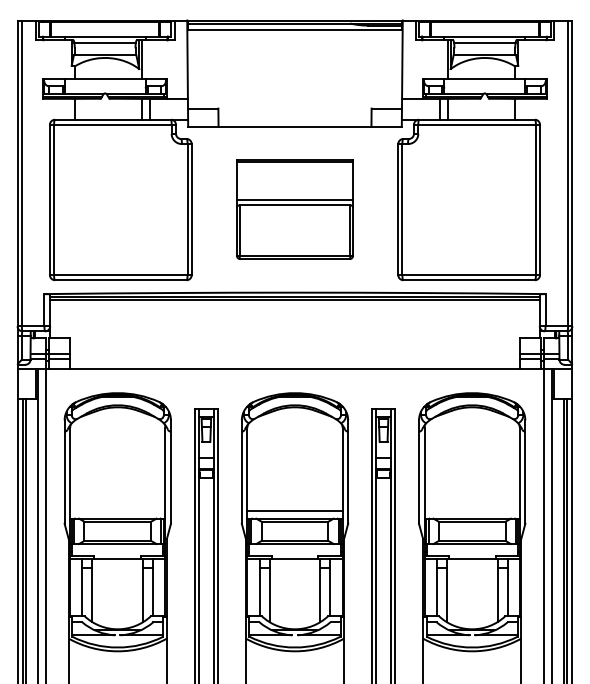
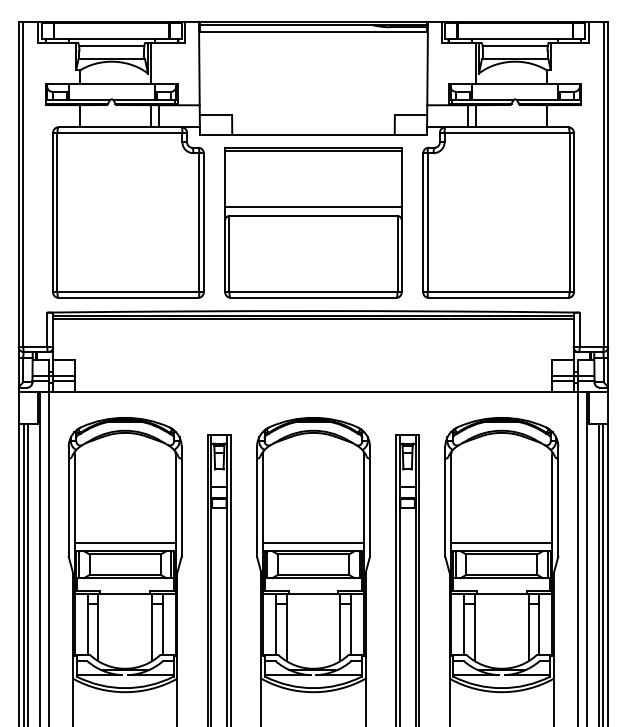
part: (294, 209) -> (312, 222), size x1.43
line: (117, 511) -> (124, 543), added
line: (471, 511) -> (501, 543), added

